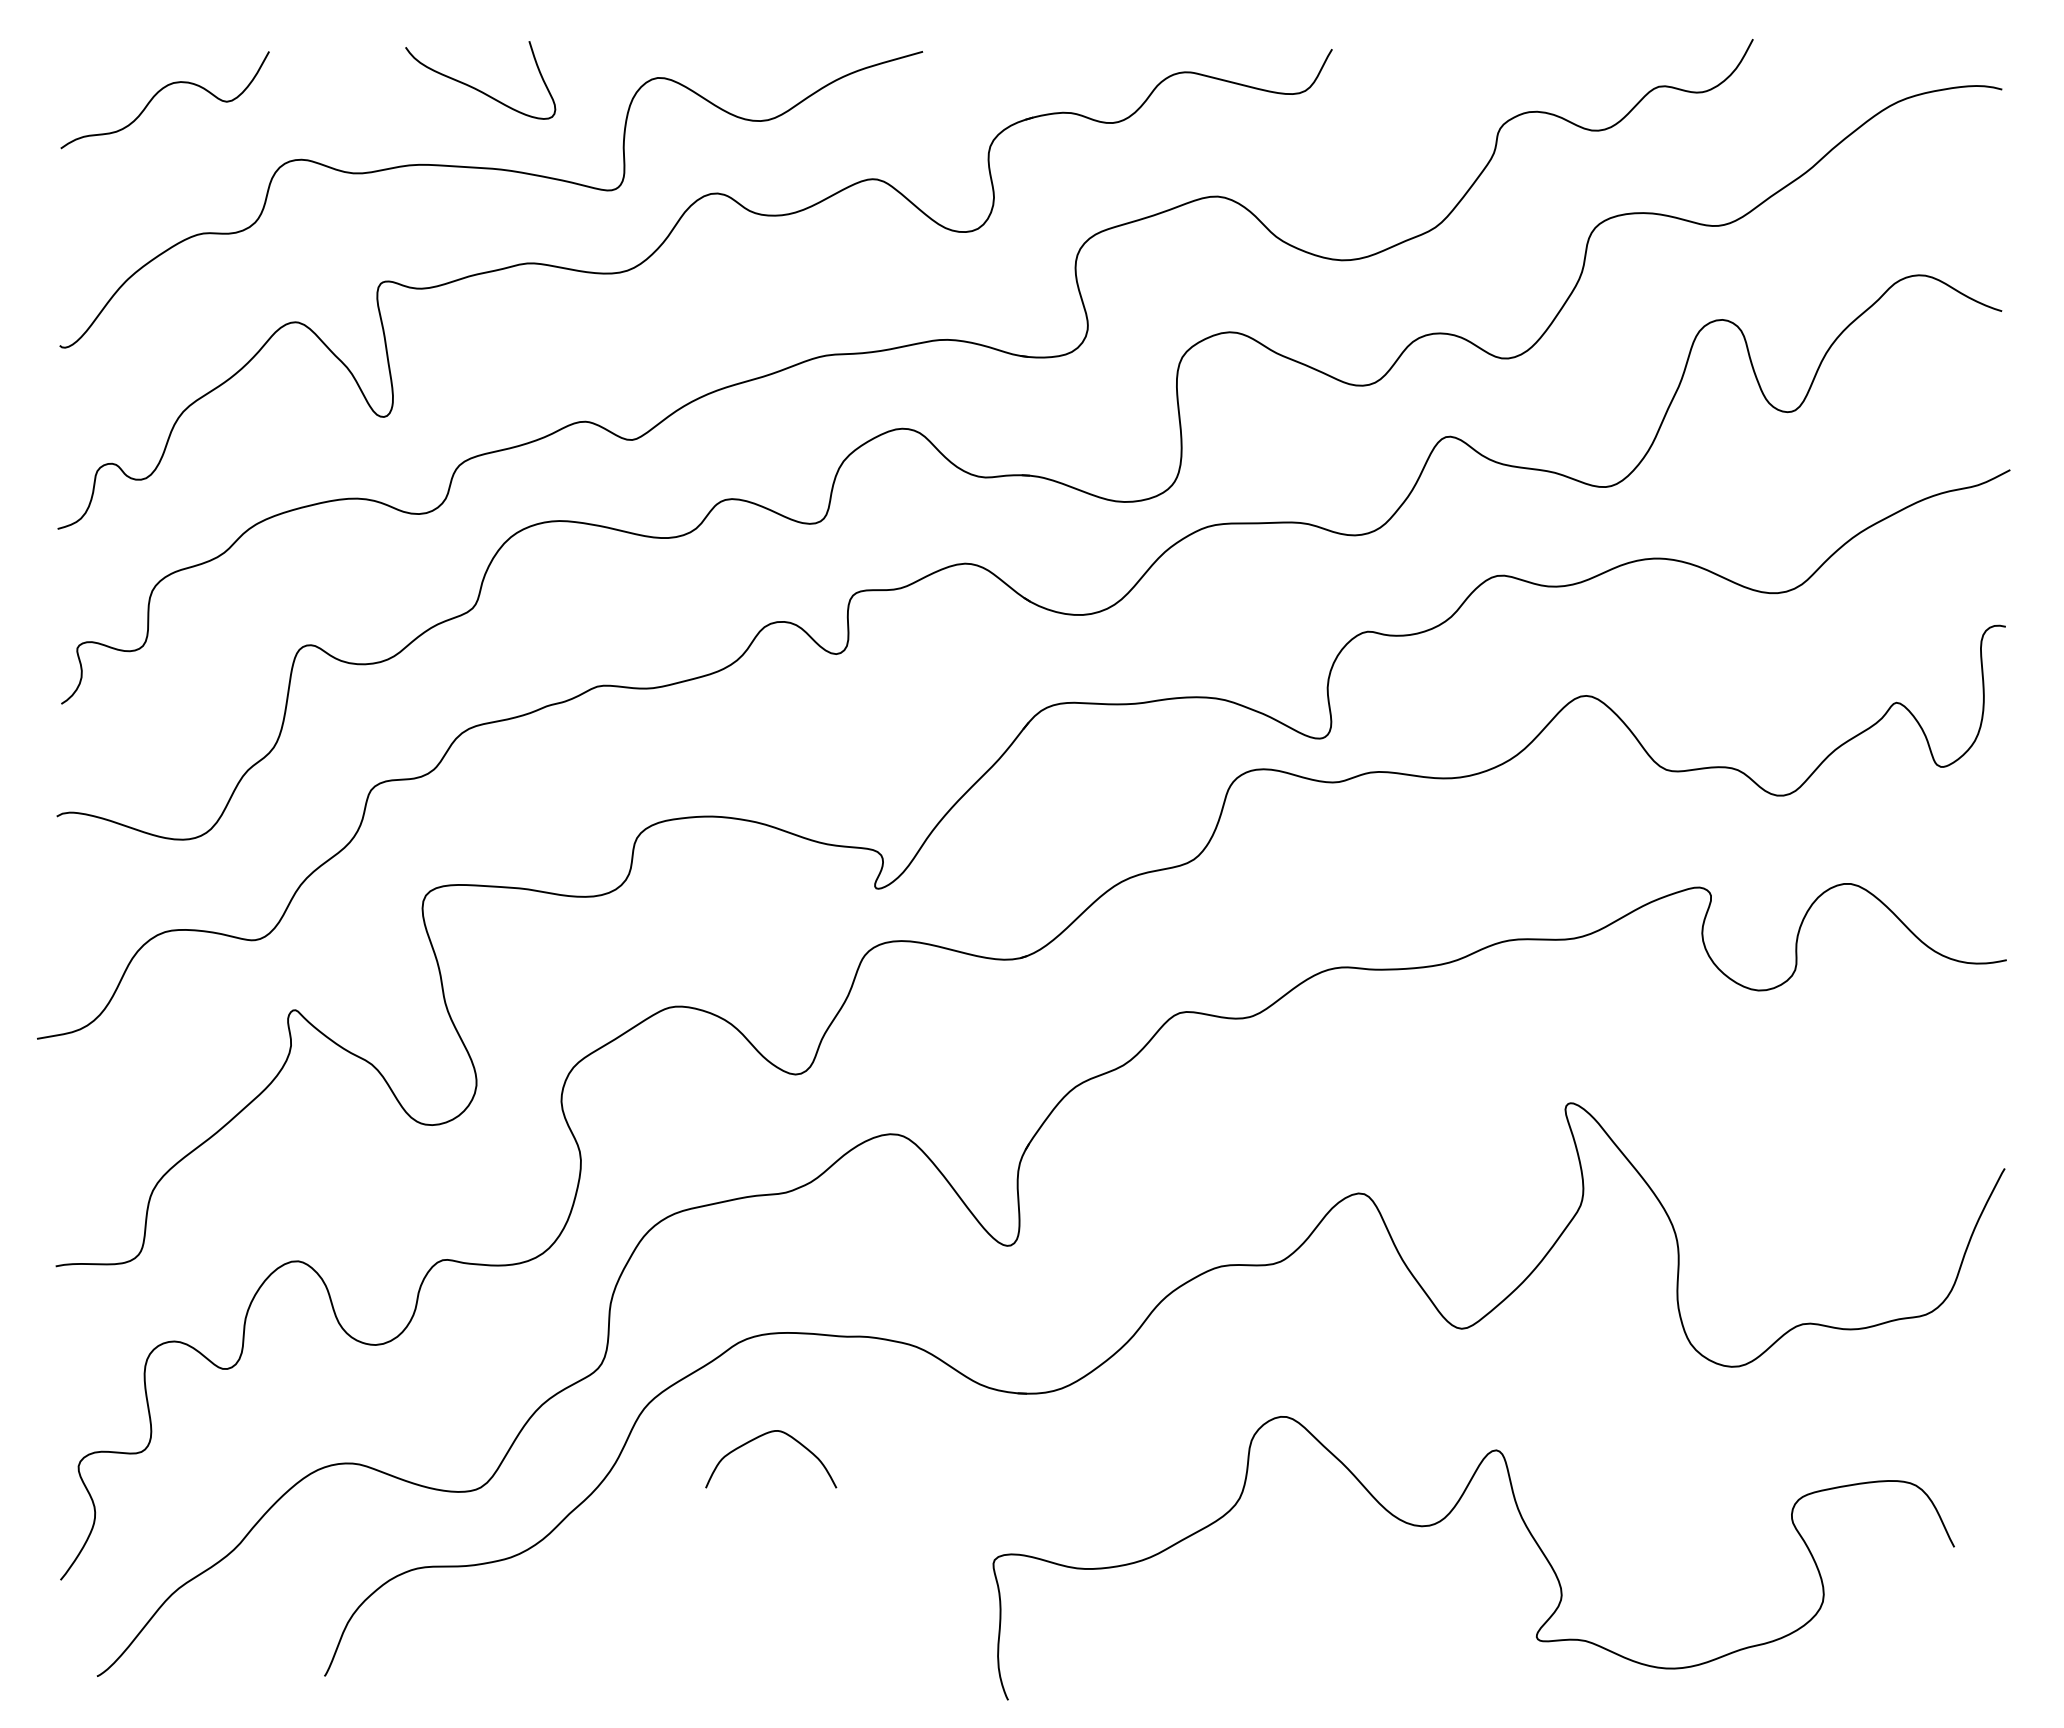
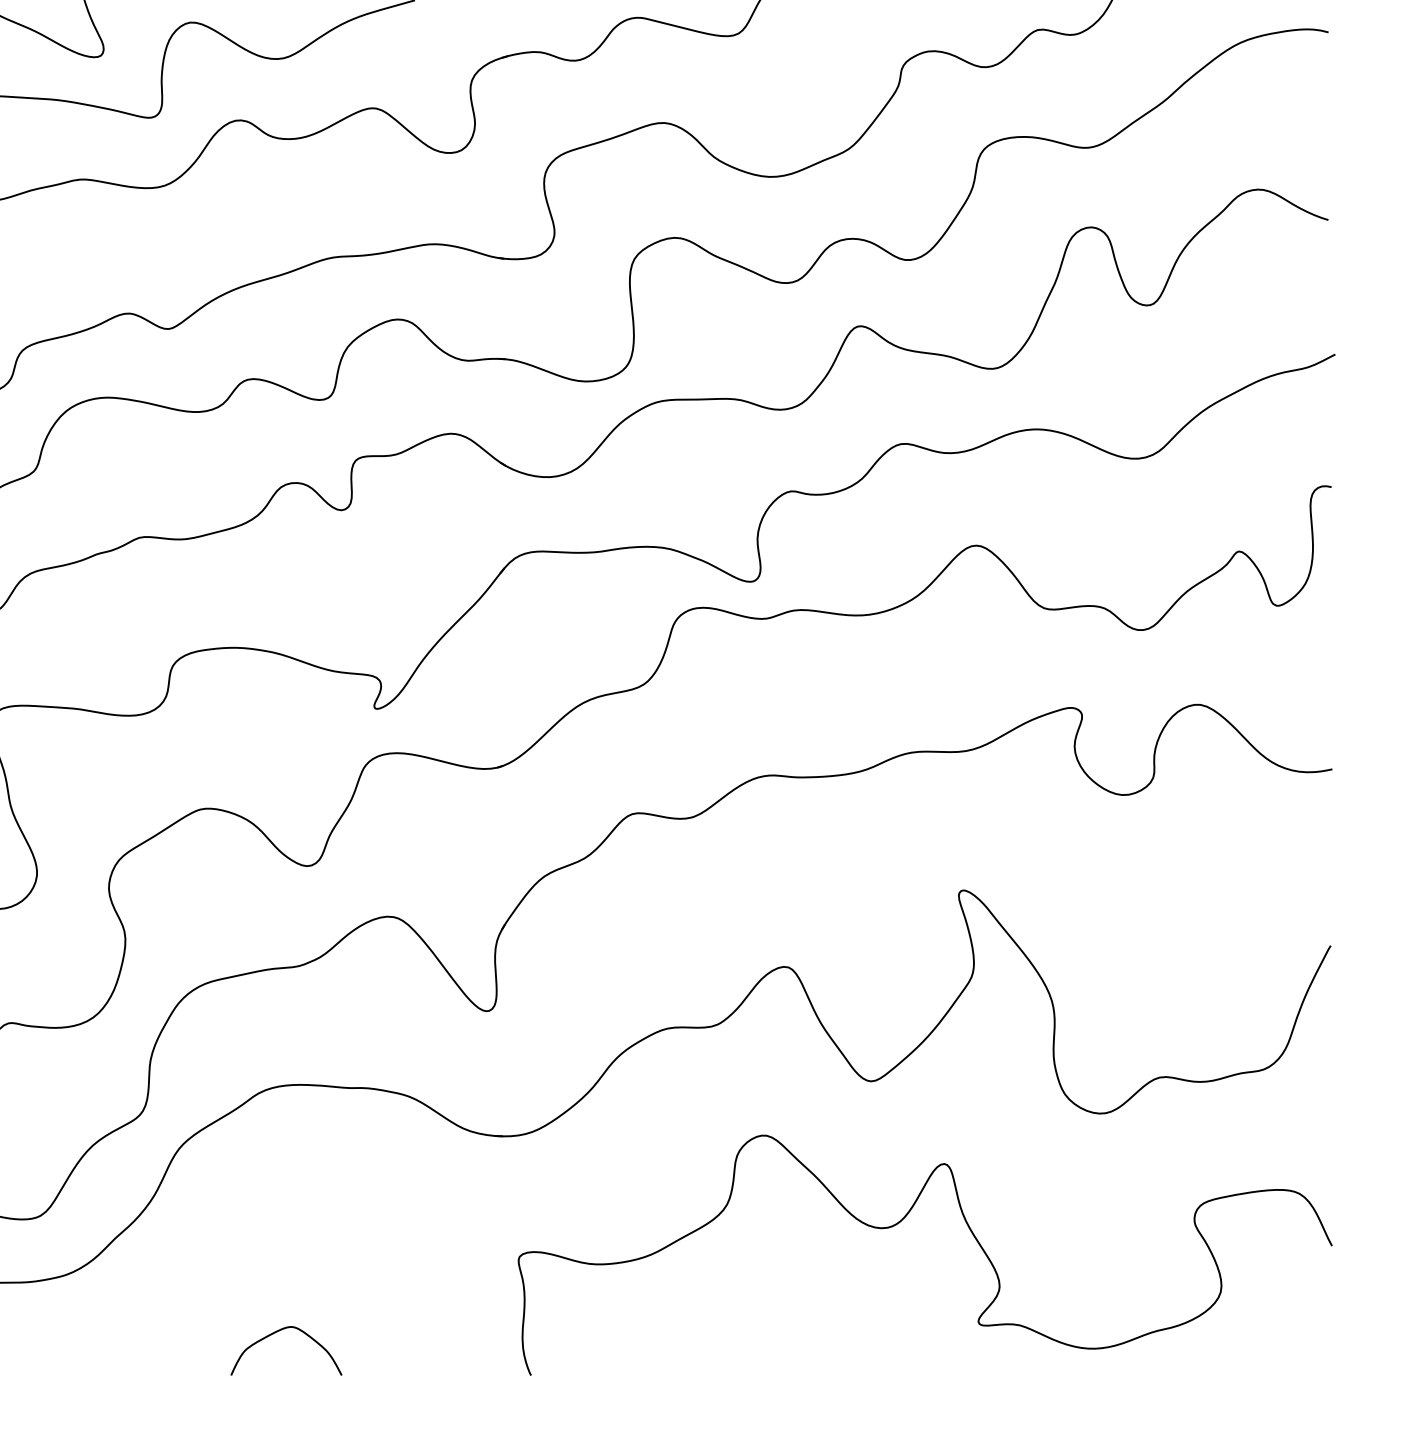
curve: (762, 1436) -> (279, 1331), moved
curve: (1443, 1520) -> (899, 1223), moved

